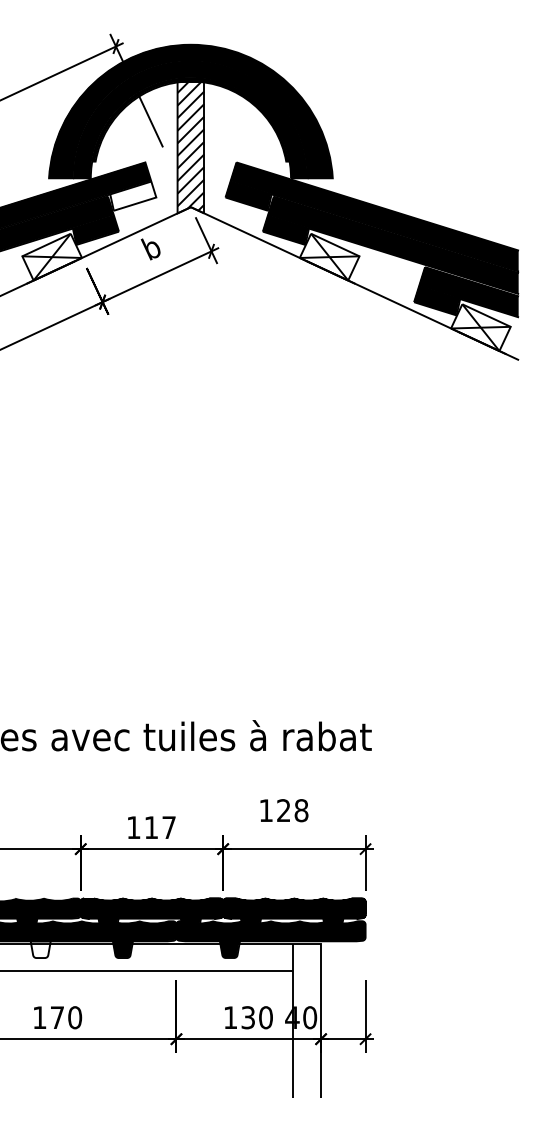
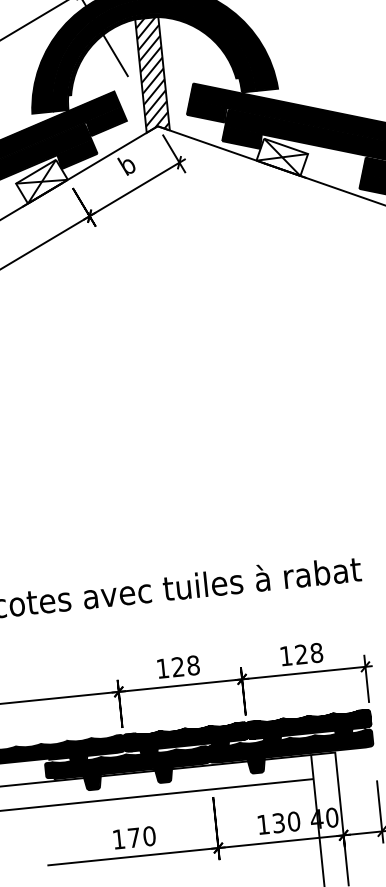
fill: (132, 195) -> (106, 121), added
text: (284, 810) -> (302, 654), moved
text: (160, 827) -> (185, 666), 117 -> 128
fill: (40, 949) -> (92, 782), added
text: (58, 1017) -> (135, 837), moved

